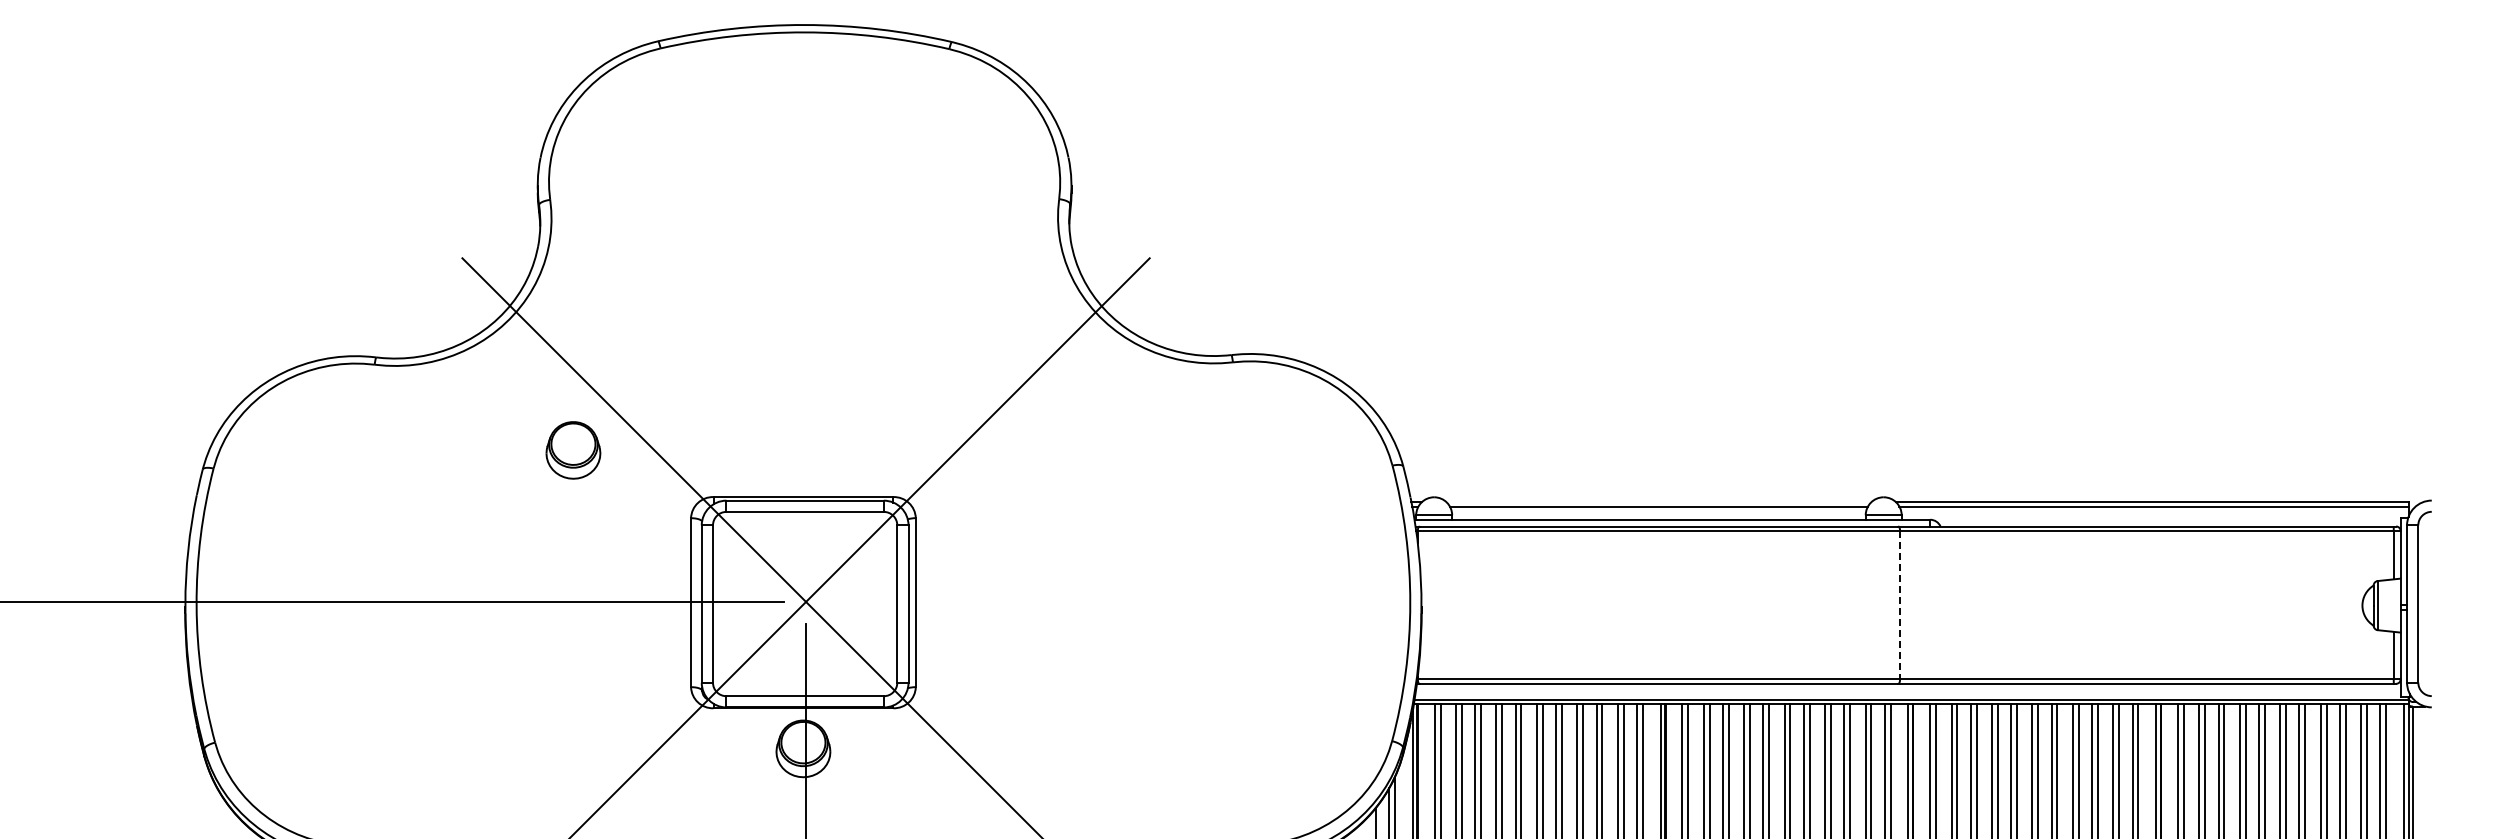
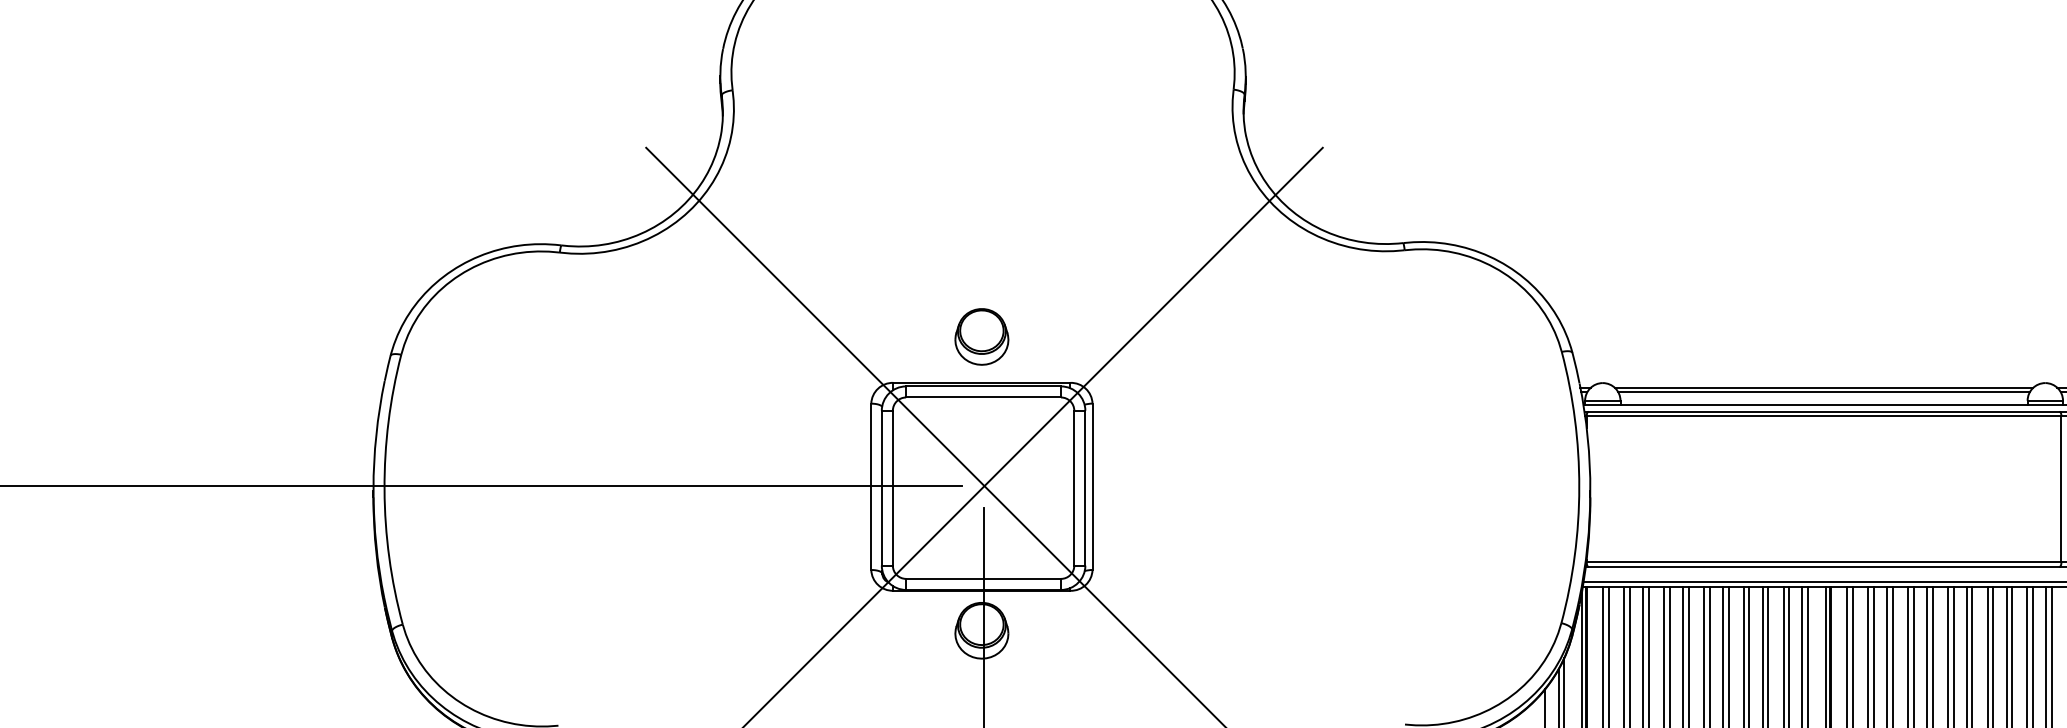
part: (573, 450) -> (981, 337), moved
line: (1658, 502) -> (1823, 388), added
line: (1900, 605) -> (2061, 489), dashed -> solid

